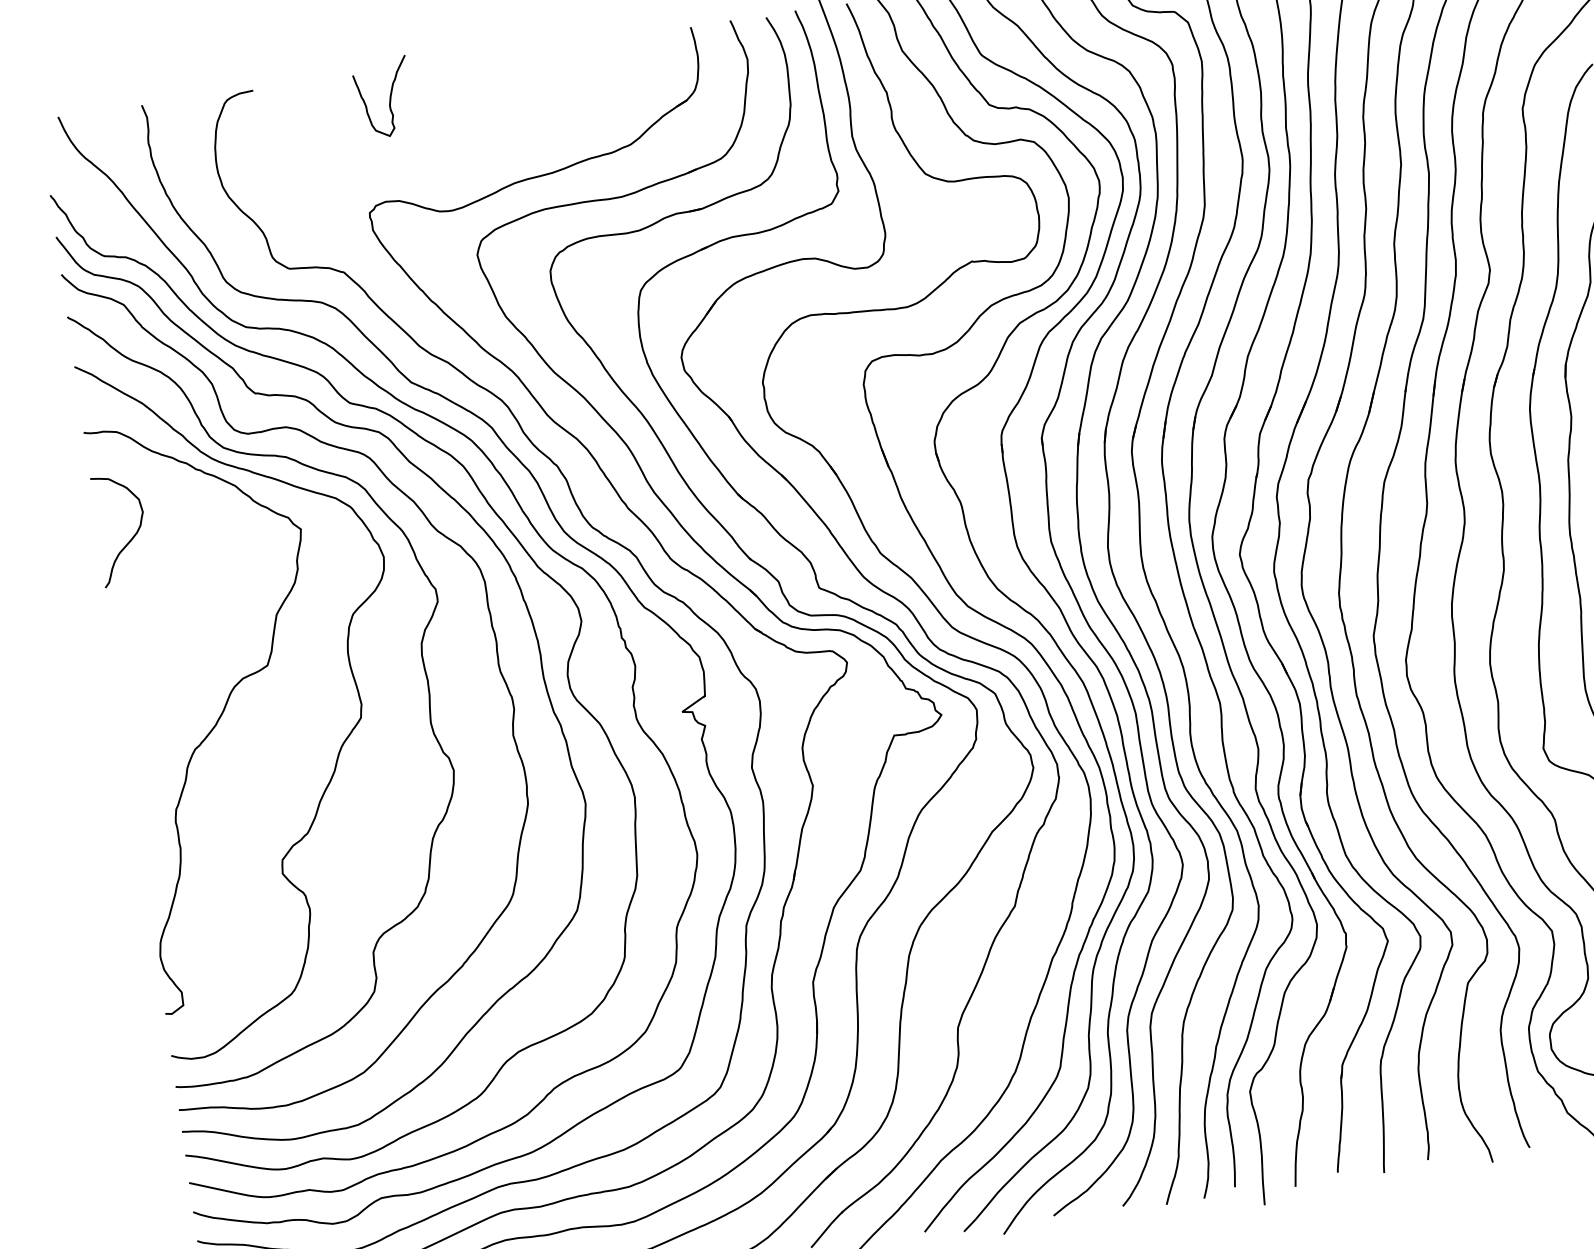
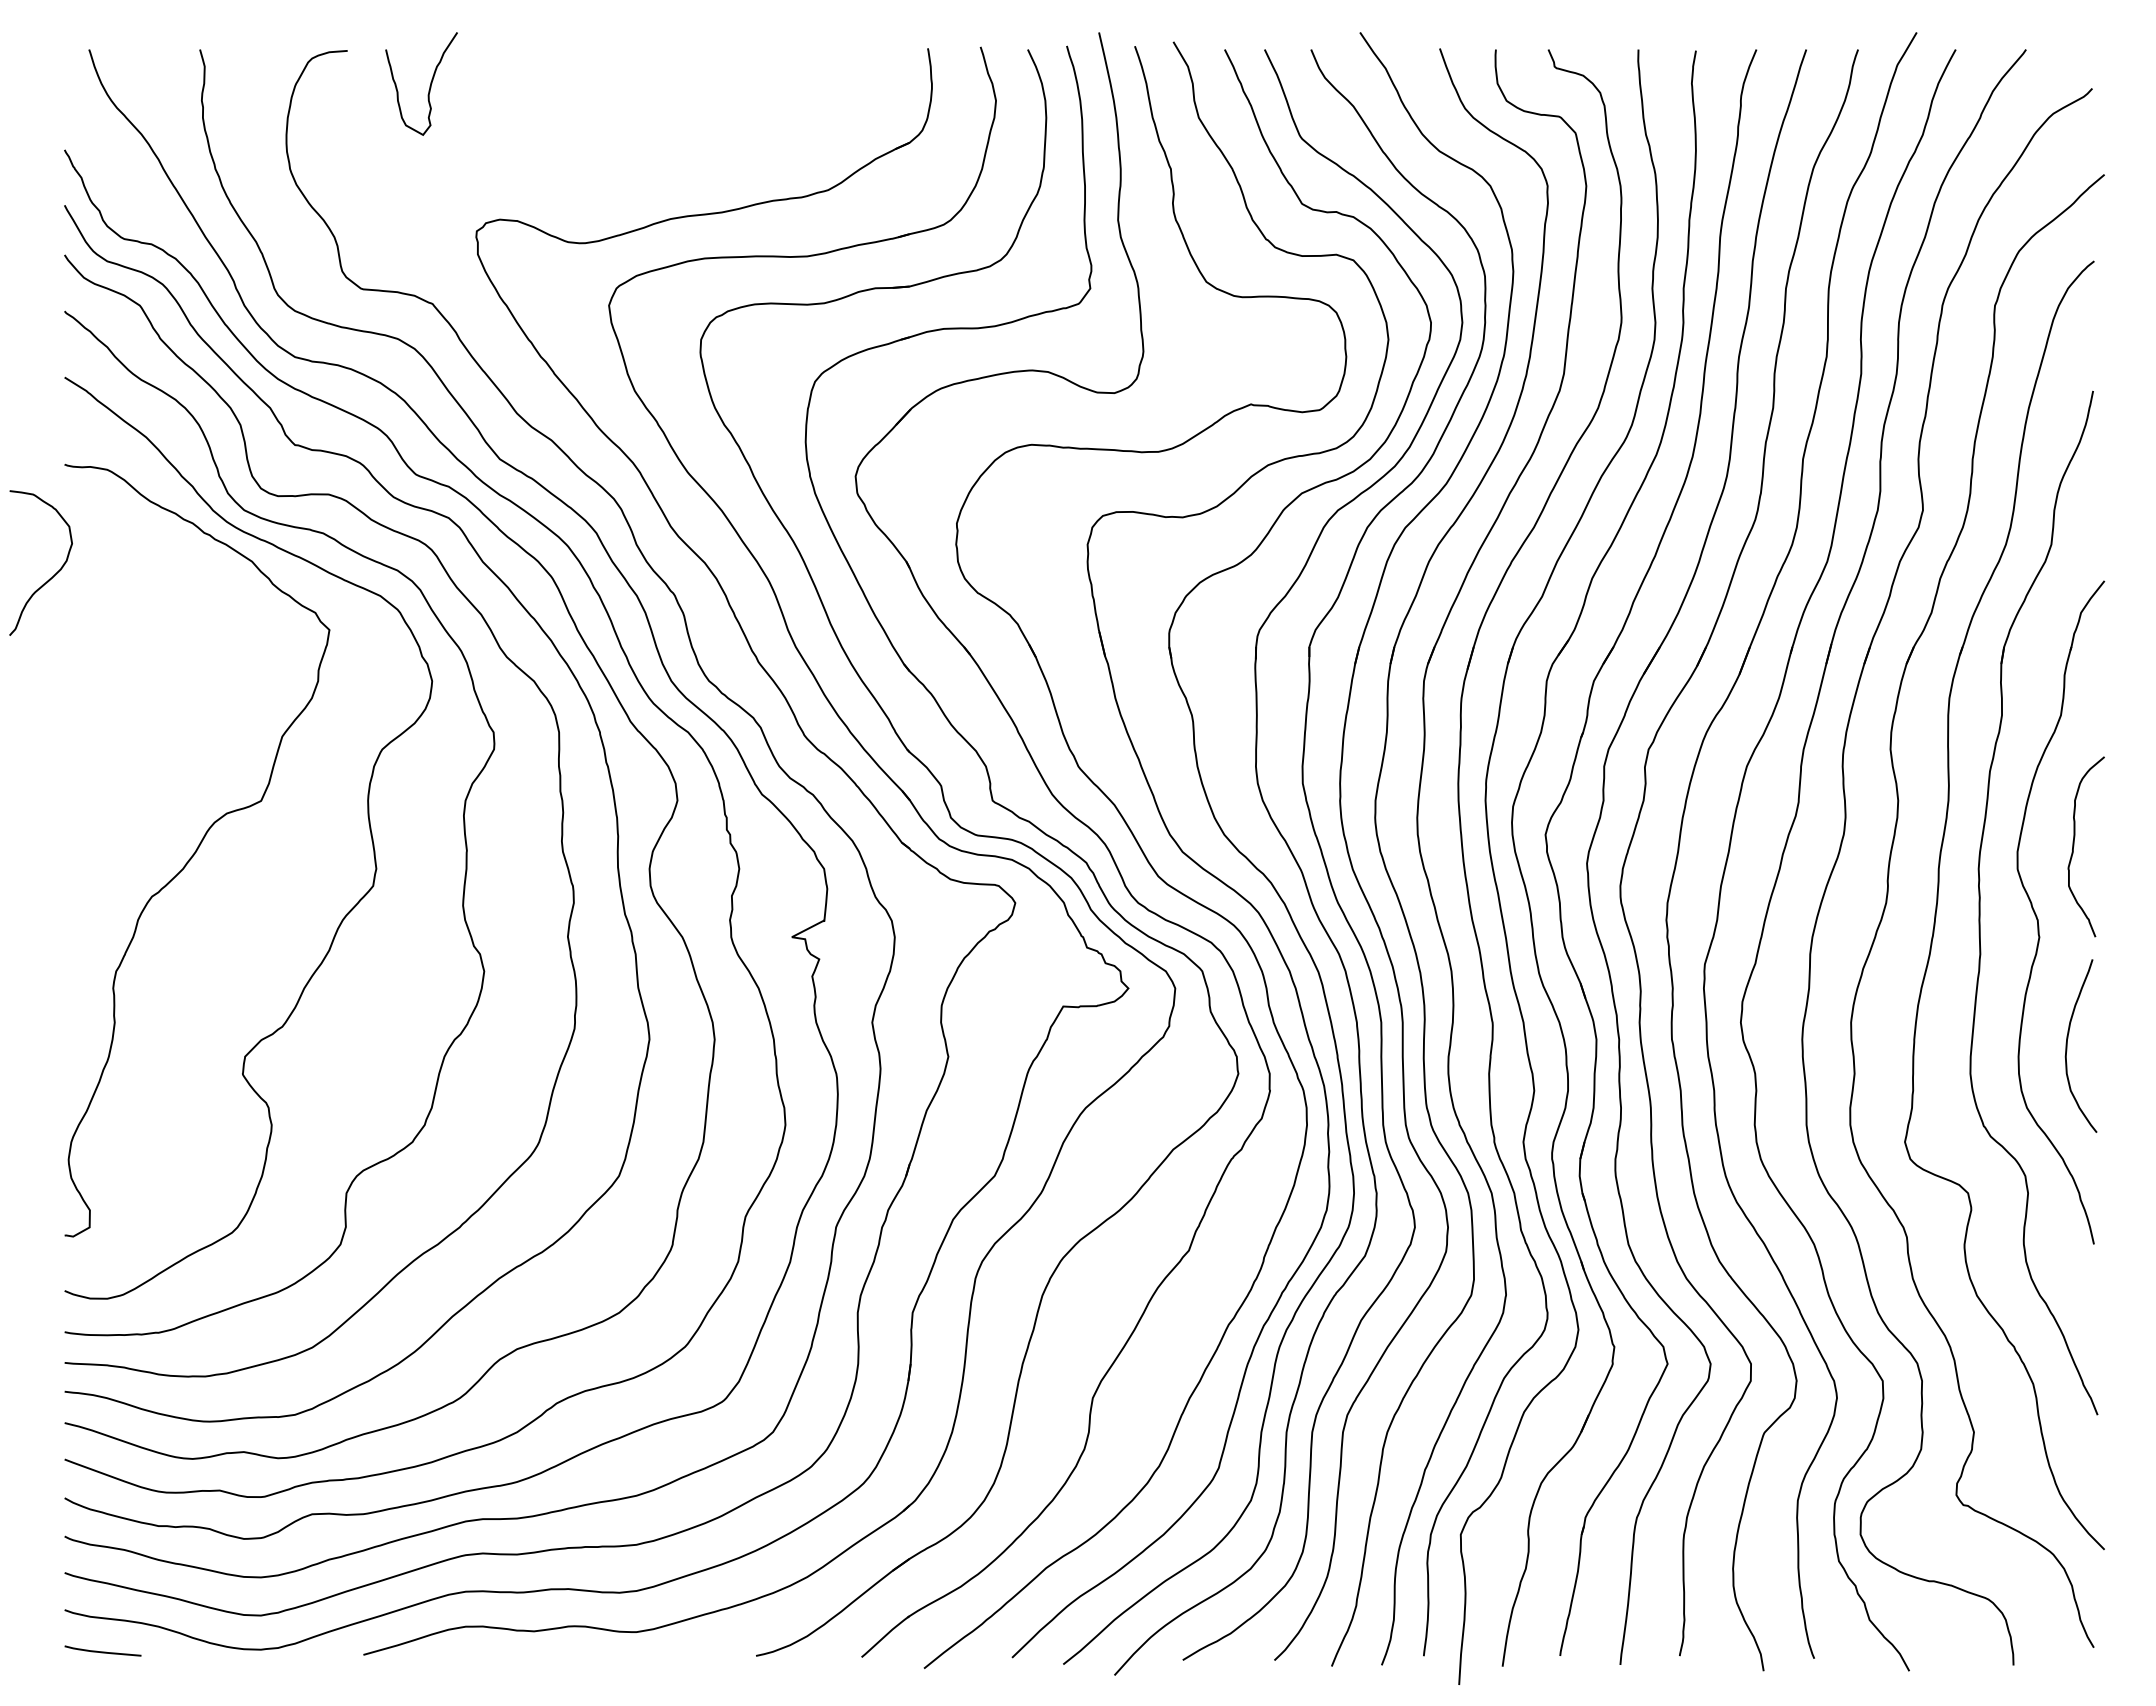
curve: (389, 98) -> (429, 85), moved
curve: (130, 539) -> (50, 577), moved

